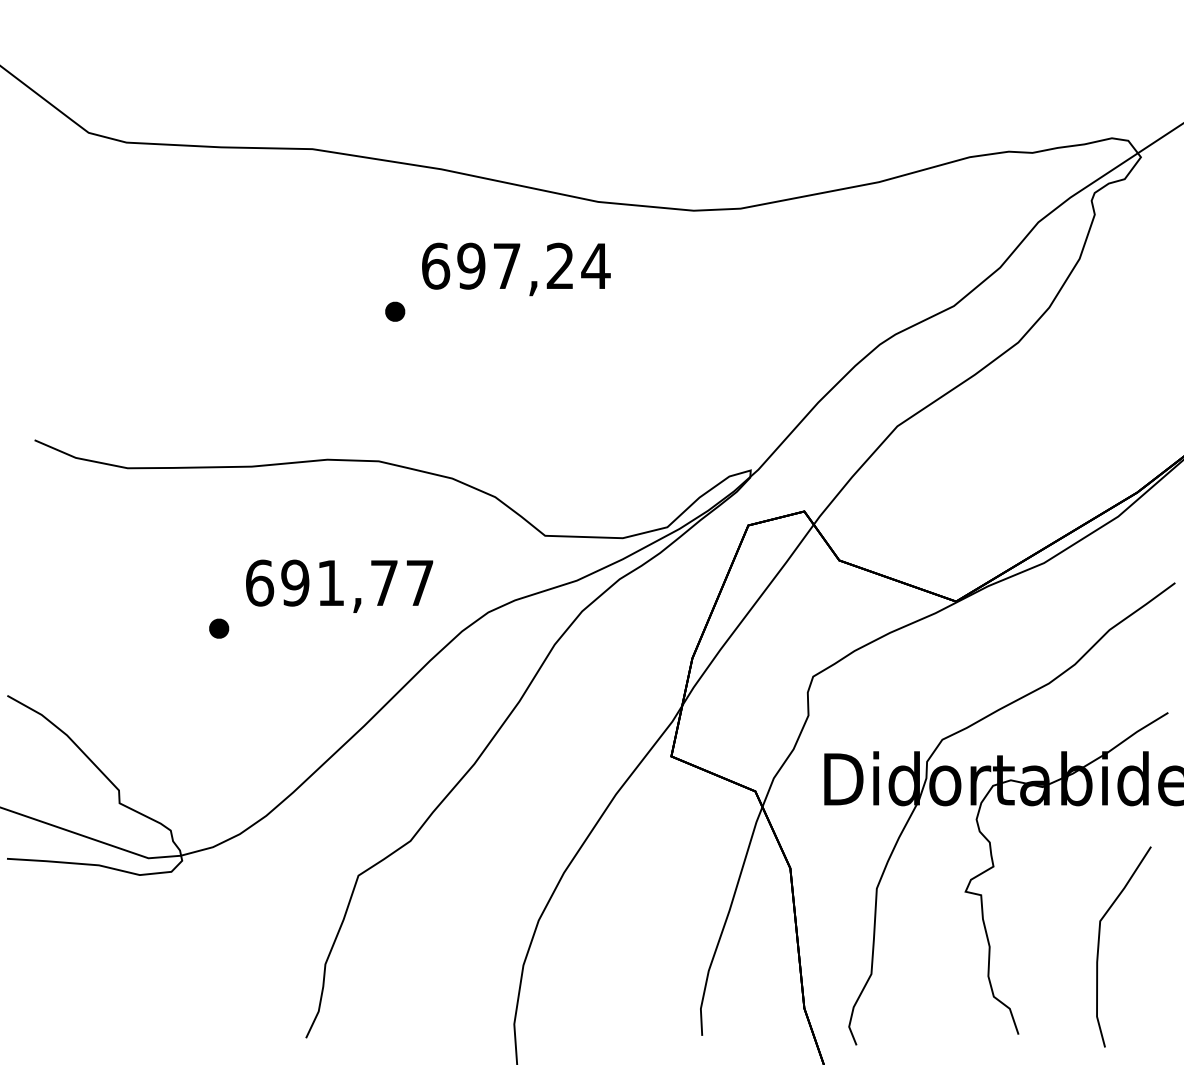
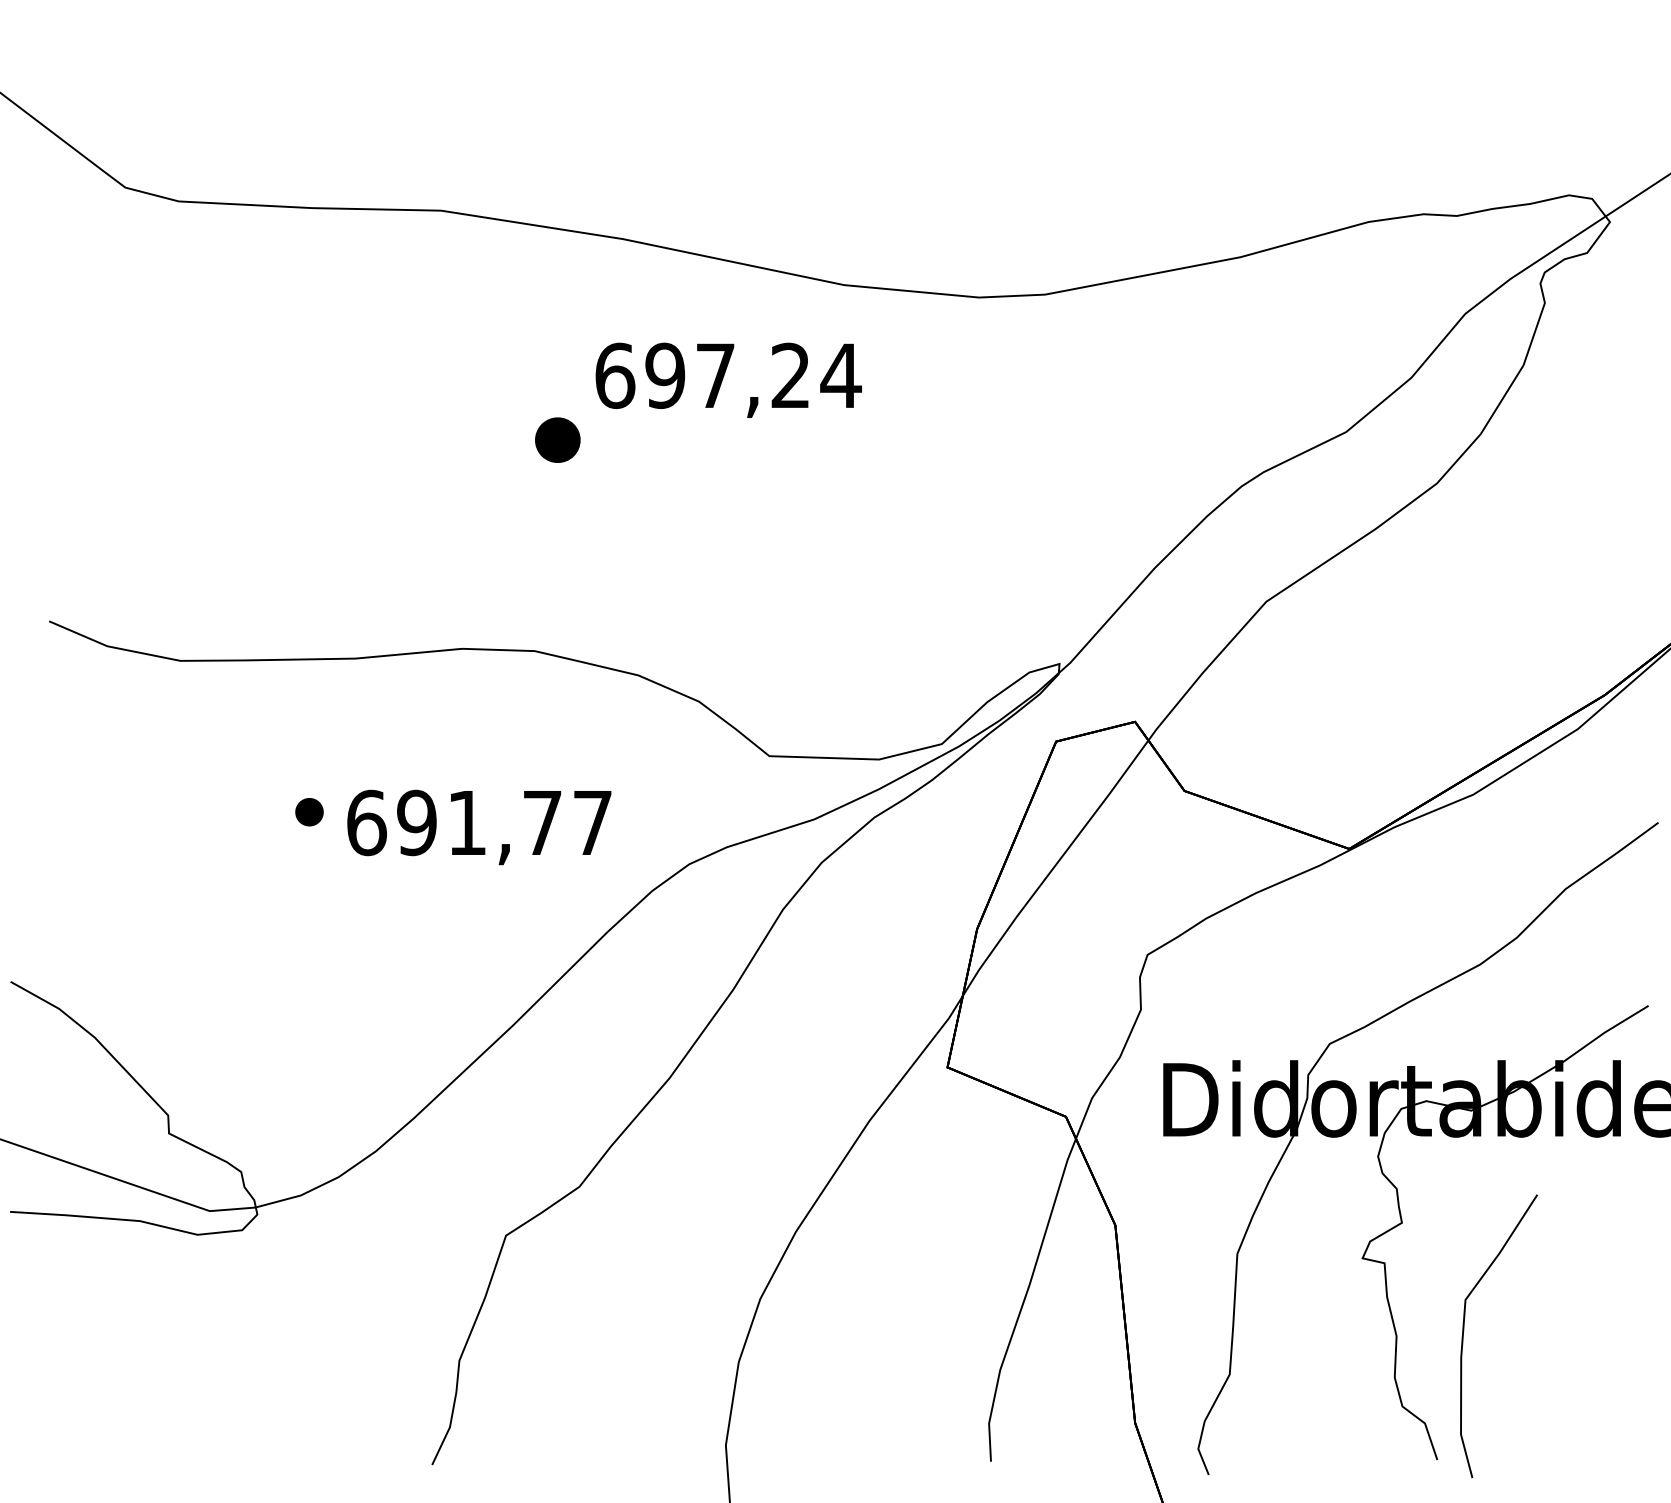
part: (394, 311) -> (557, 439), size x1.6
part: (219, 628) -> (309, 812), moved
curve: (1099, 943) -> (1464, 1331), moved

